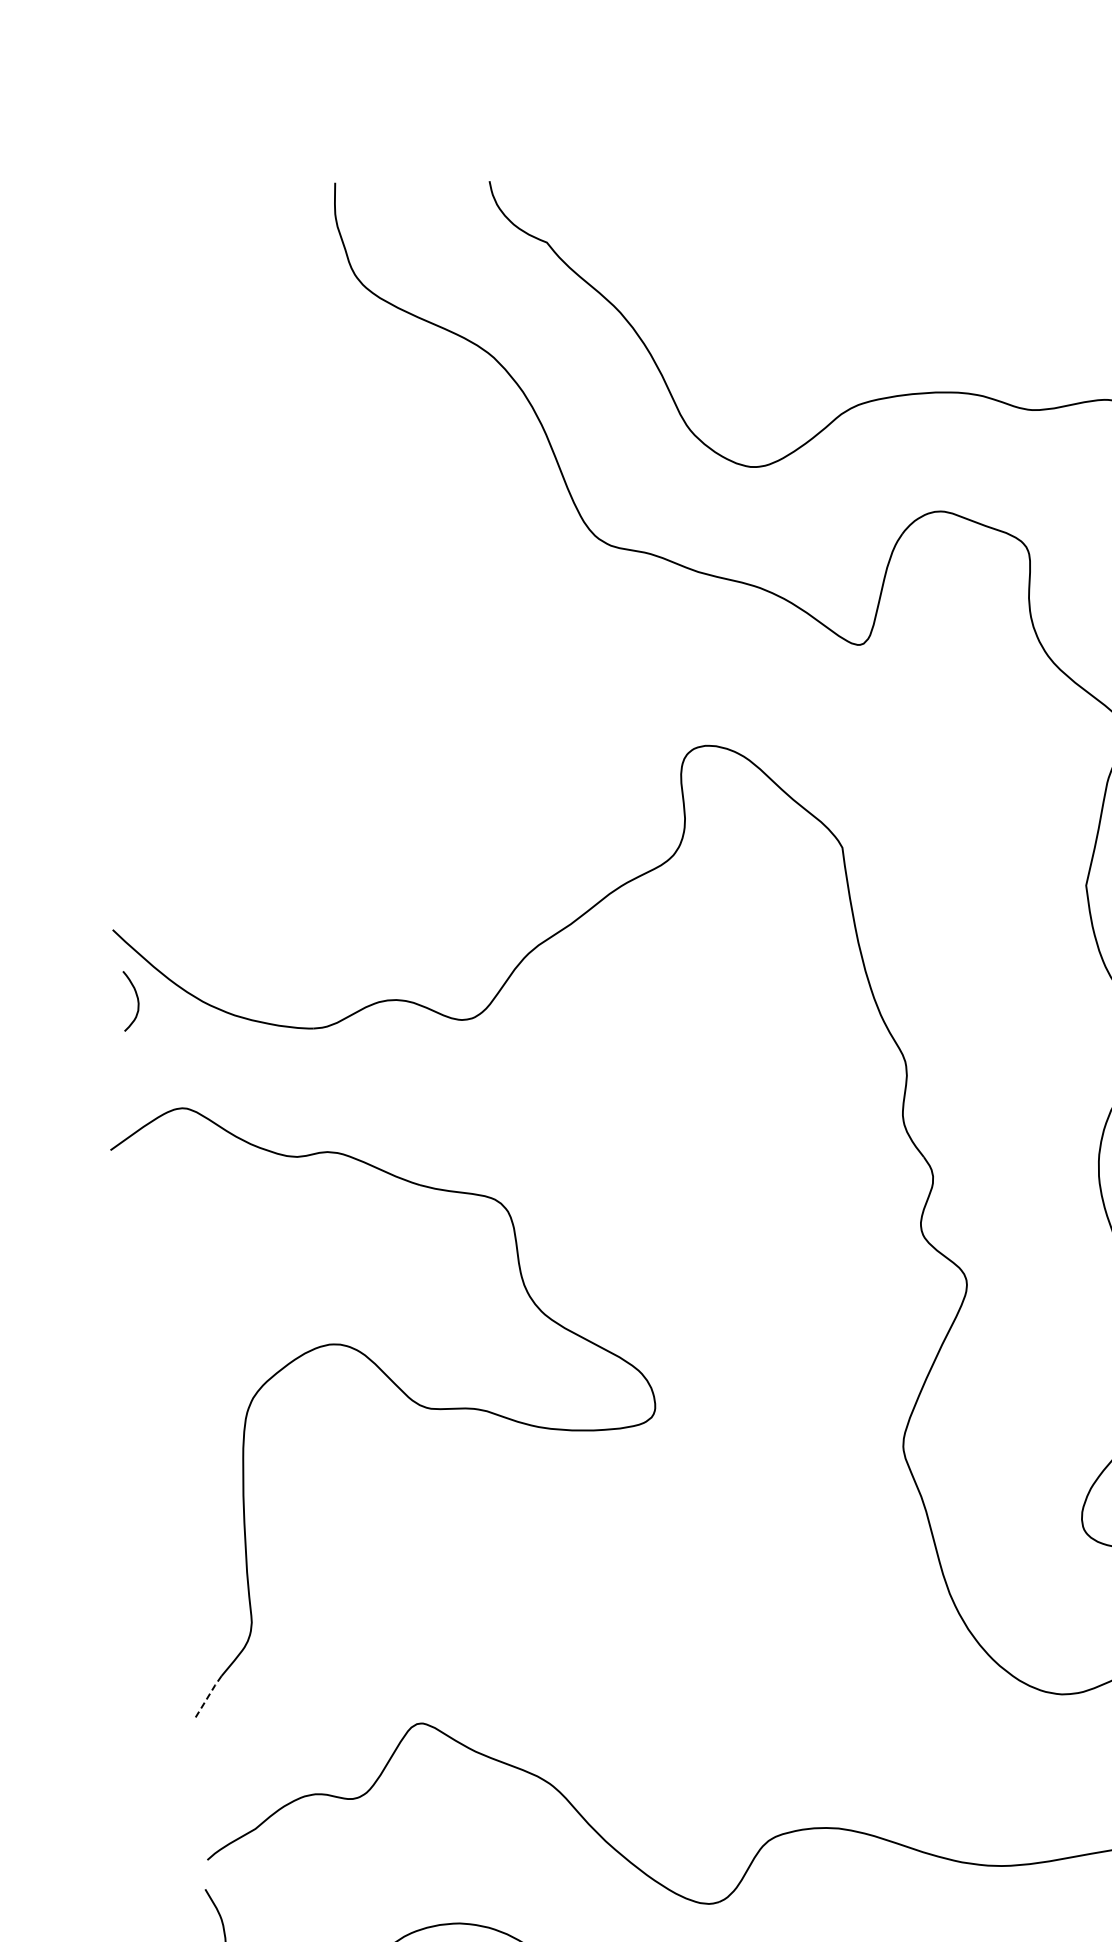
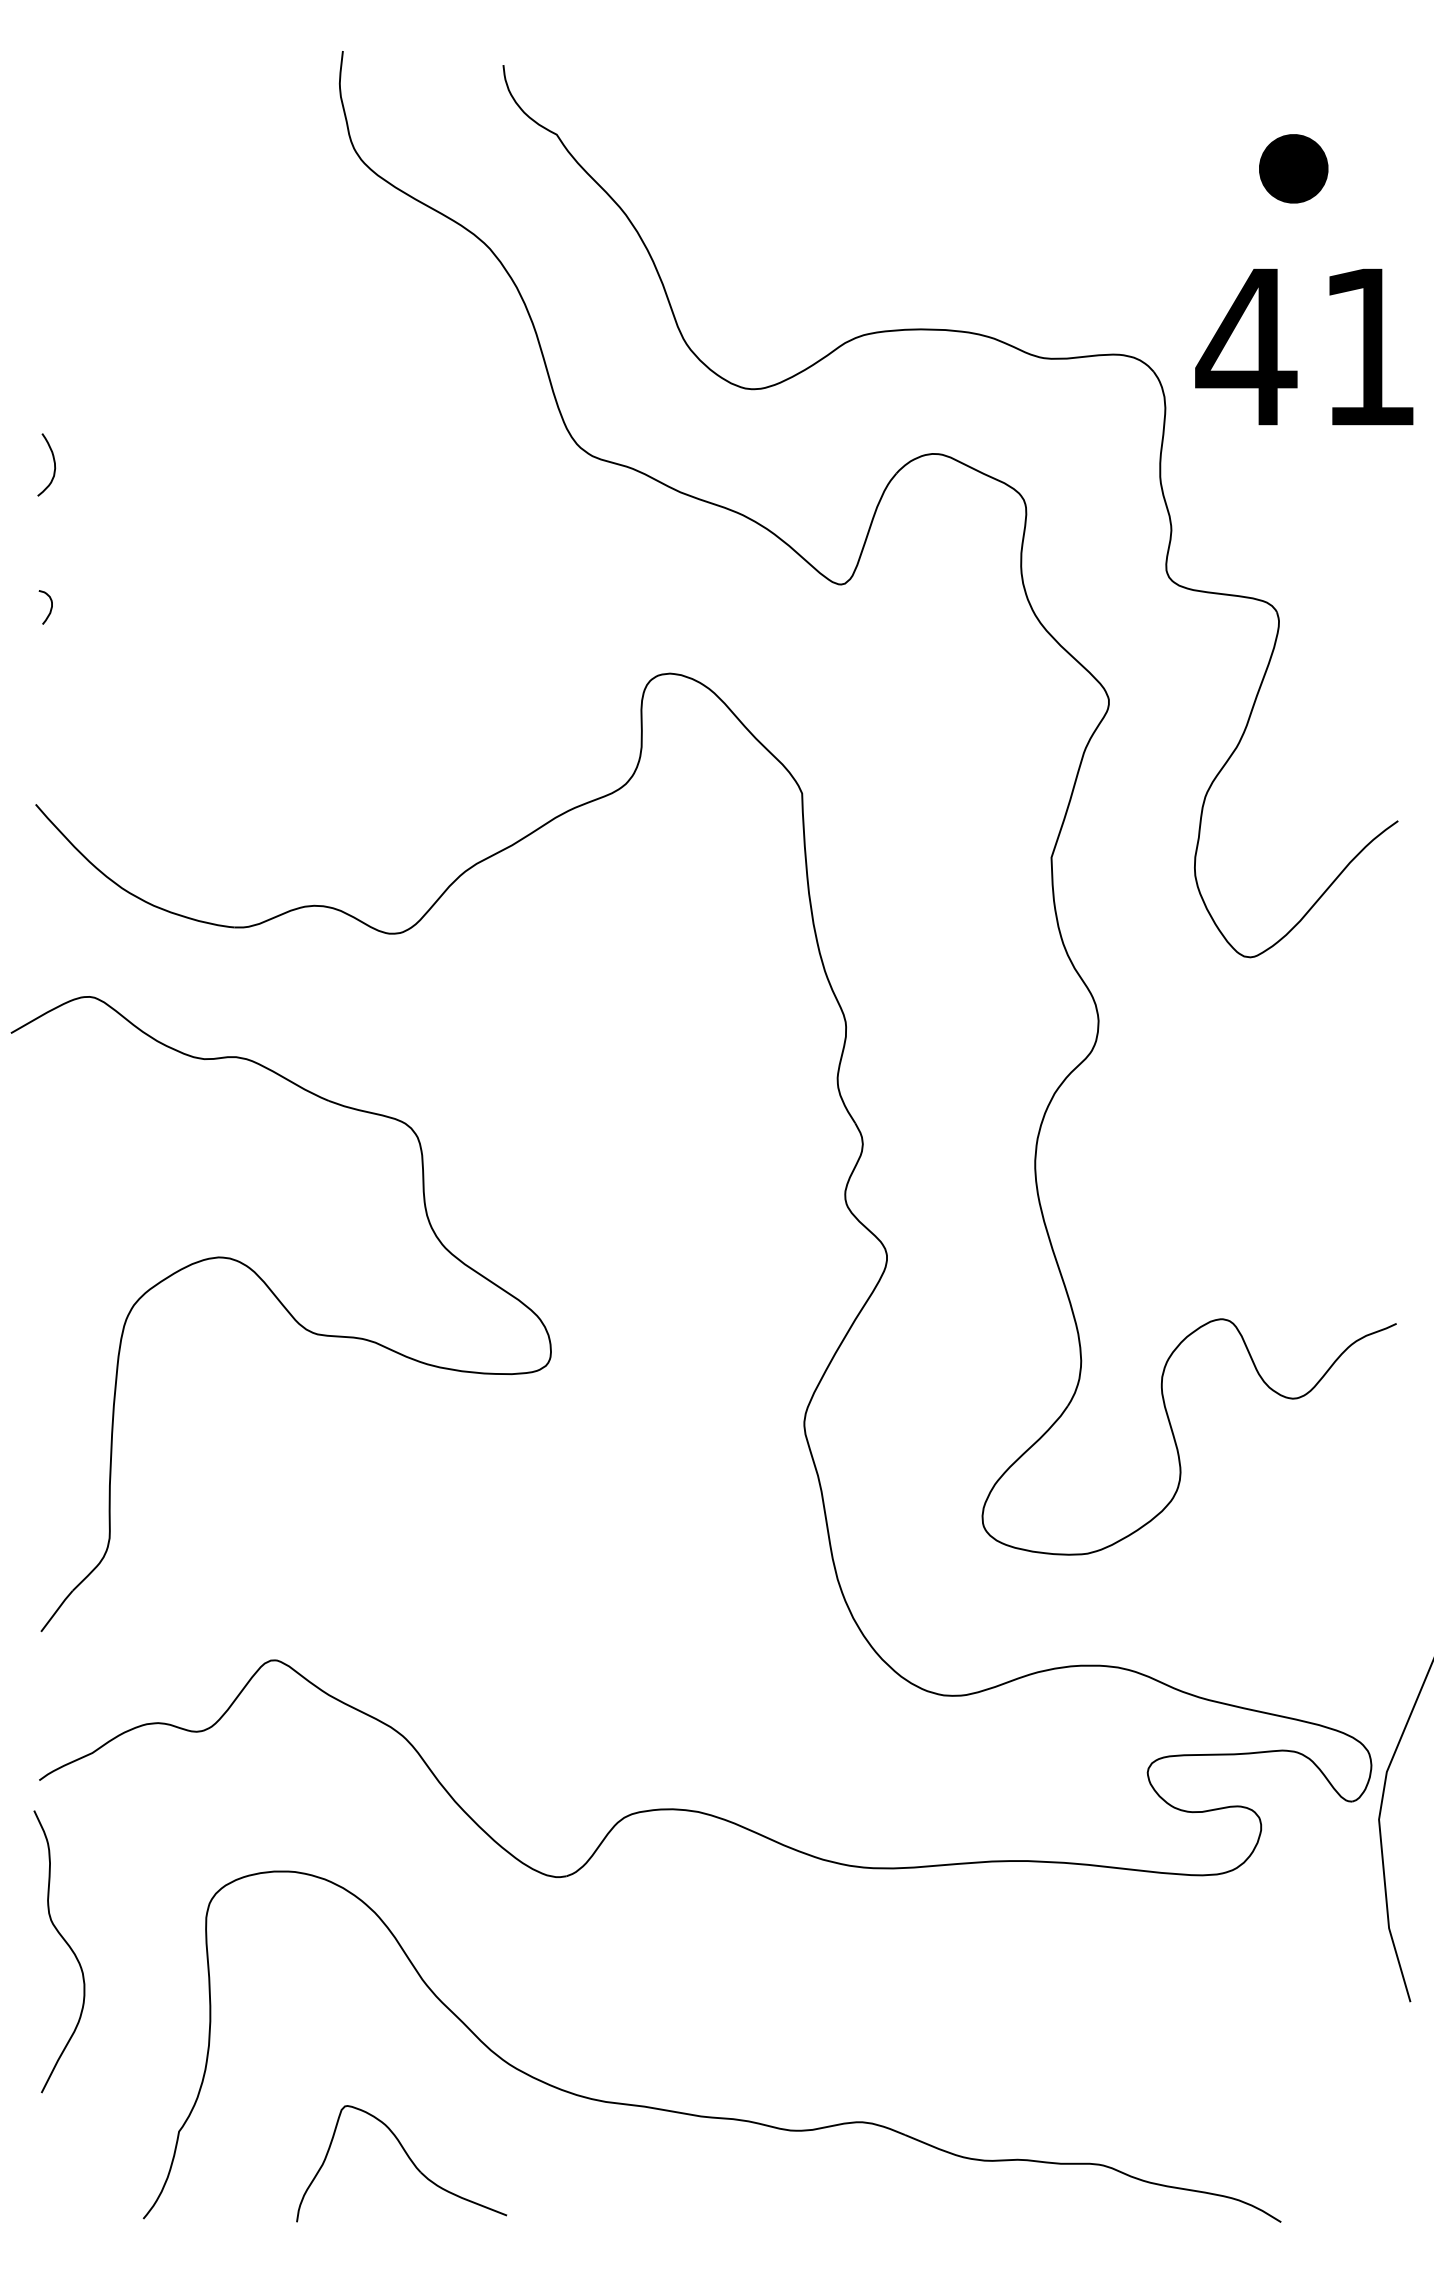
curve: (108, 740) -> (50, 607), added
curve: (136, 997) -> (53, 462), moved
line: (207, 1697) -> (56, 1611), dashed -> solid

